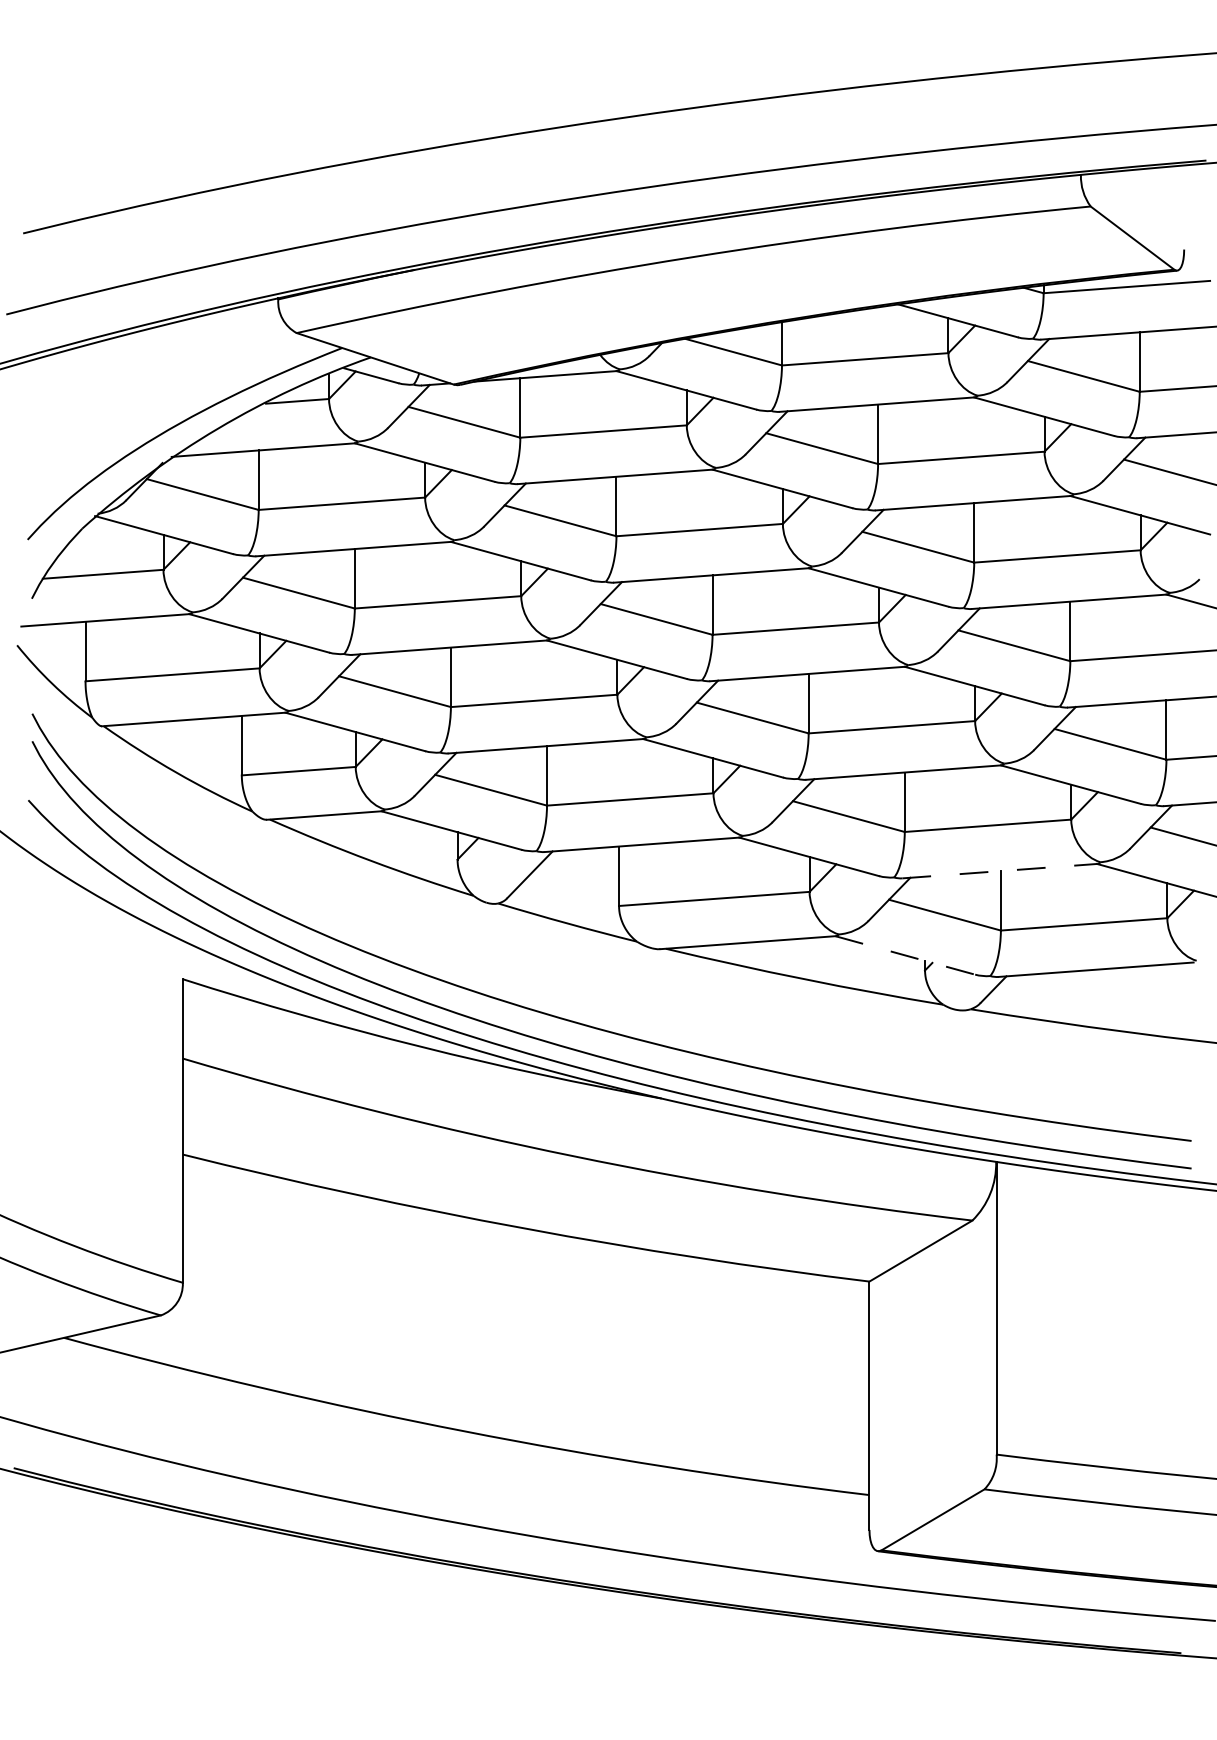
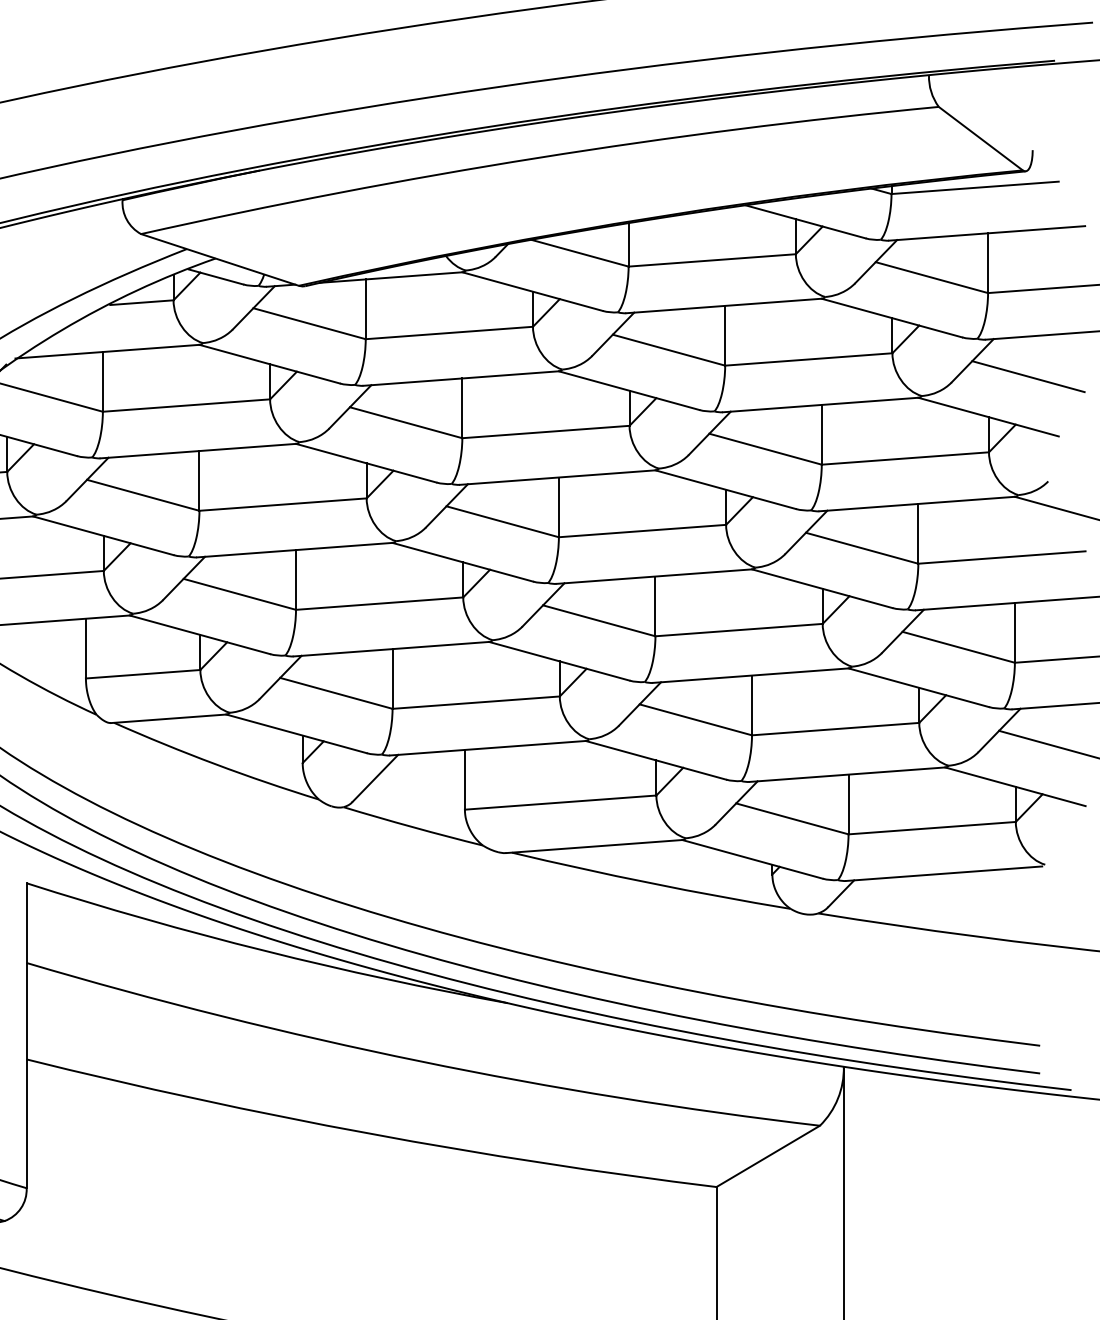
line: (999, 871) -> (847, 775), dashed -> solid
line: (905, 955) -> (752, 859), dashed -> solid

